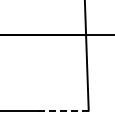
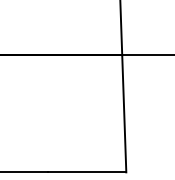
line: (63, 110) -> (87, 172), dashed -> solid

